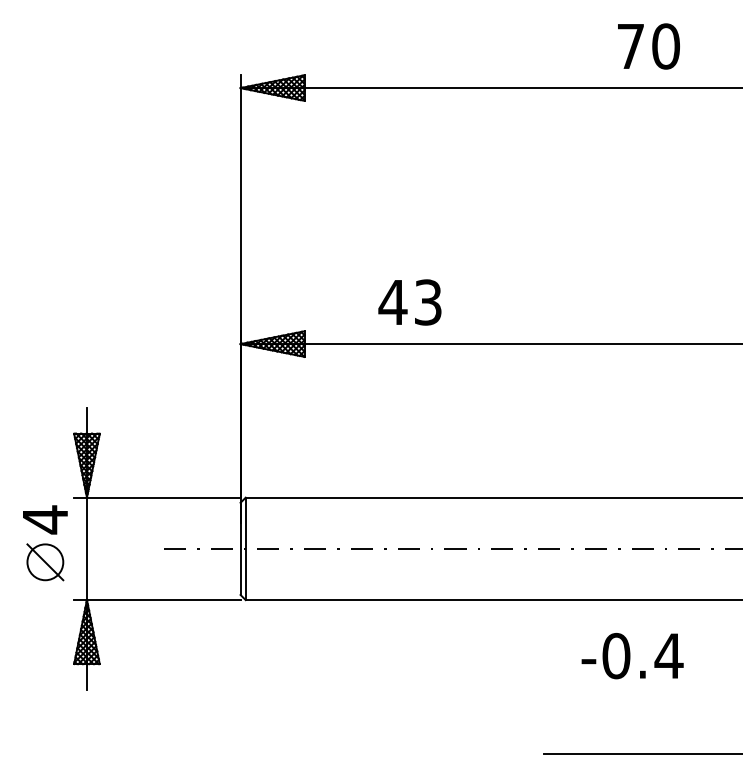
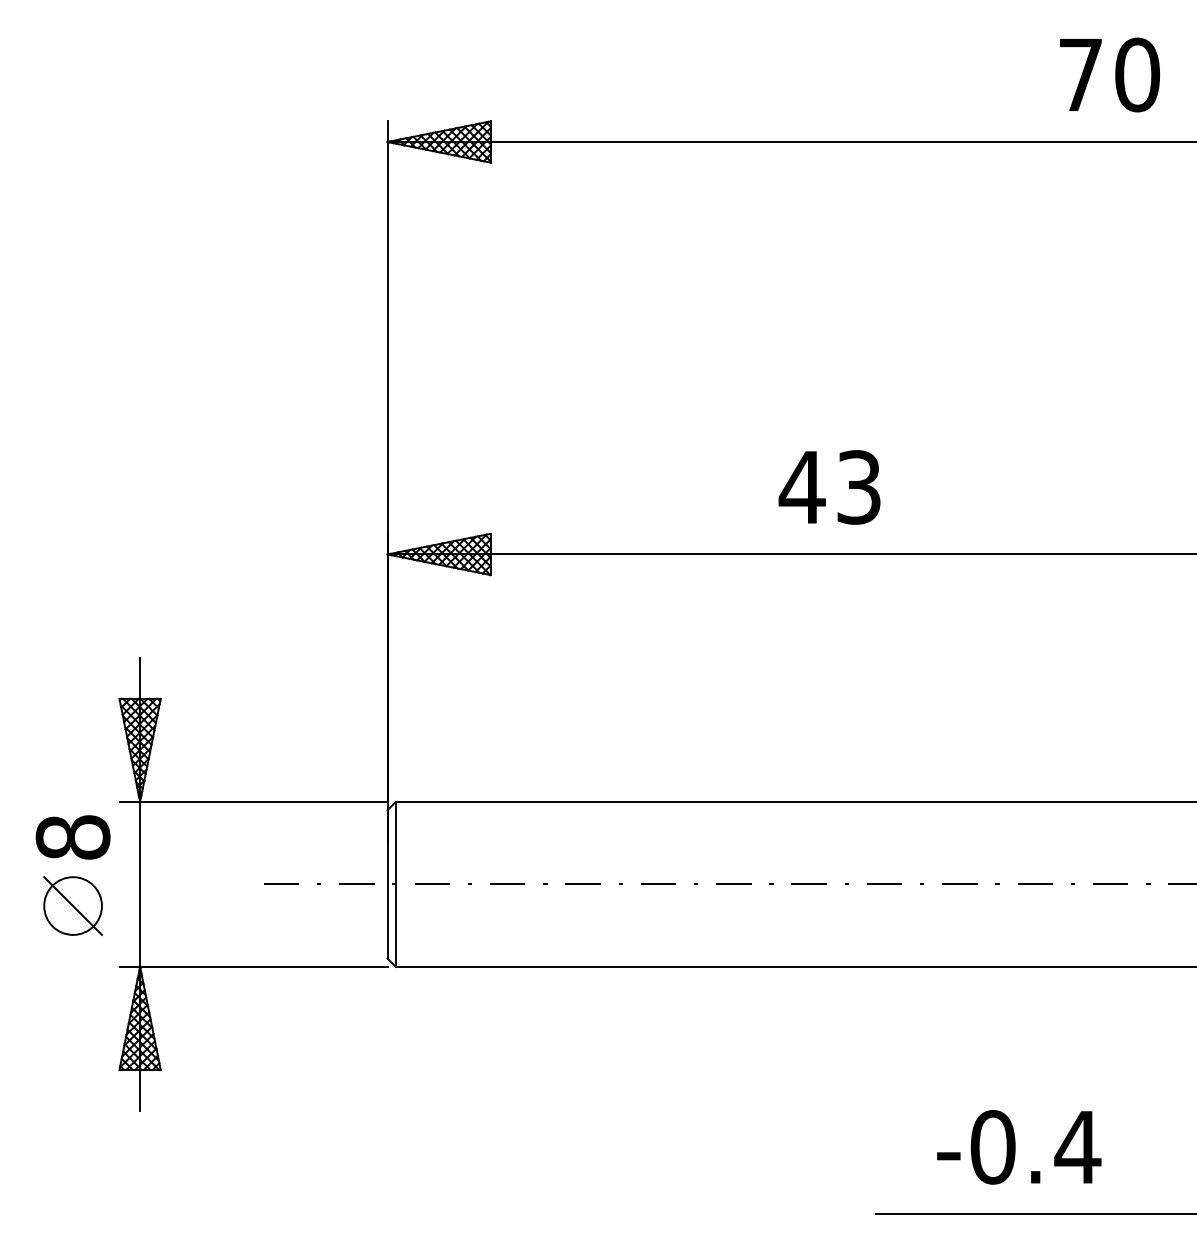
text: (648, 46) -> (1109, 75), moved
text: (409, 302) -> (828, 487), moved
text: (45, 519) -> (73, 837), 4 -> 8
text: (632, 656) -> (1018, 1147), moved

